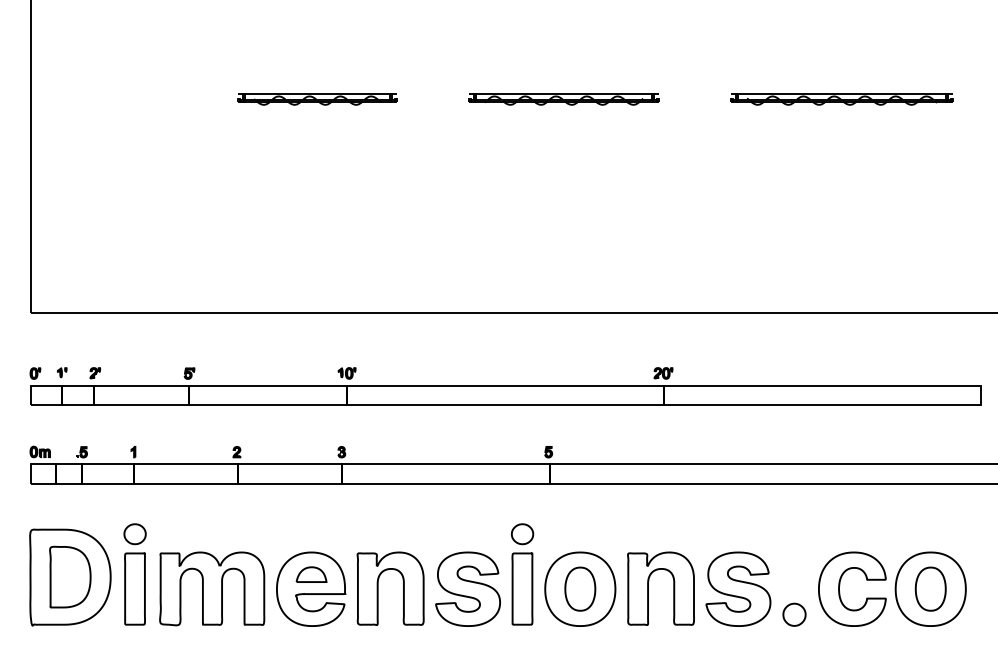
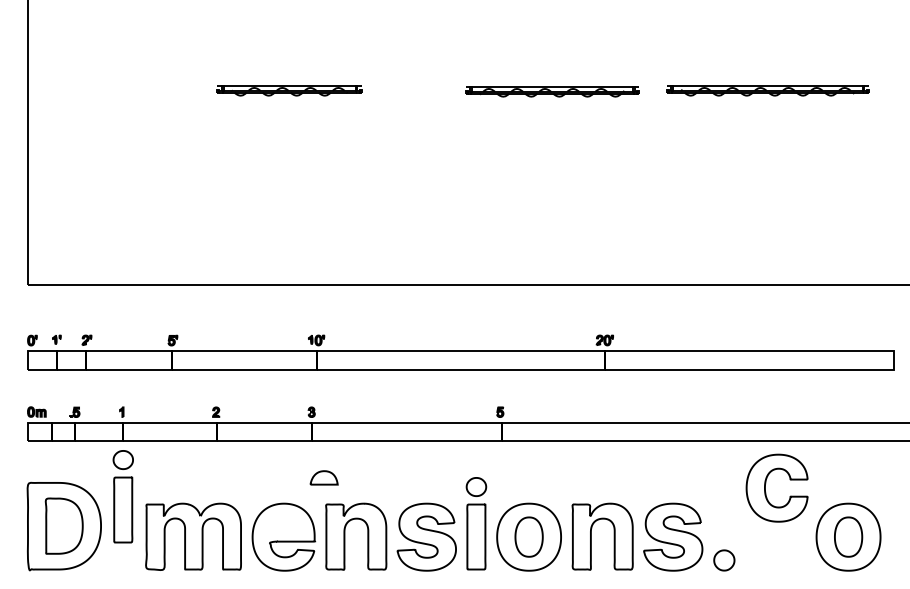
part: (564, 99) -> (552, 91), moved
part: (134, 574) -> (122, 496), moved
part: (310, 574) -> (323, 477), moved
part: (840, 584) -> (766, 483), moved

